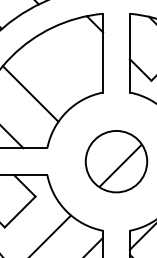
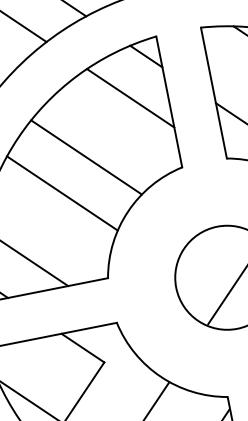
line: (81, 46) -> (131, 97), added
line: (48, 75) -> (85, 156), added

